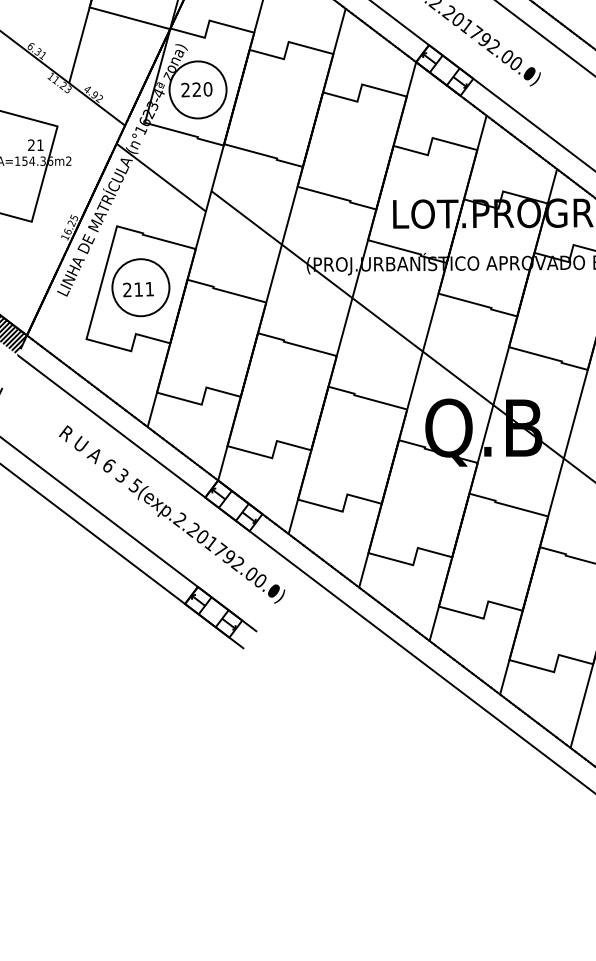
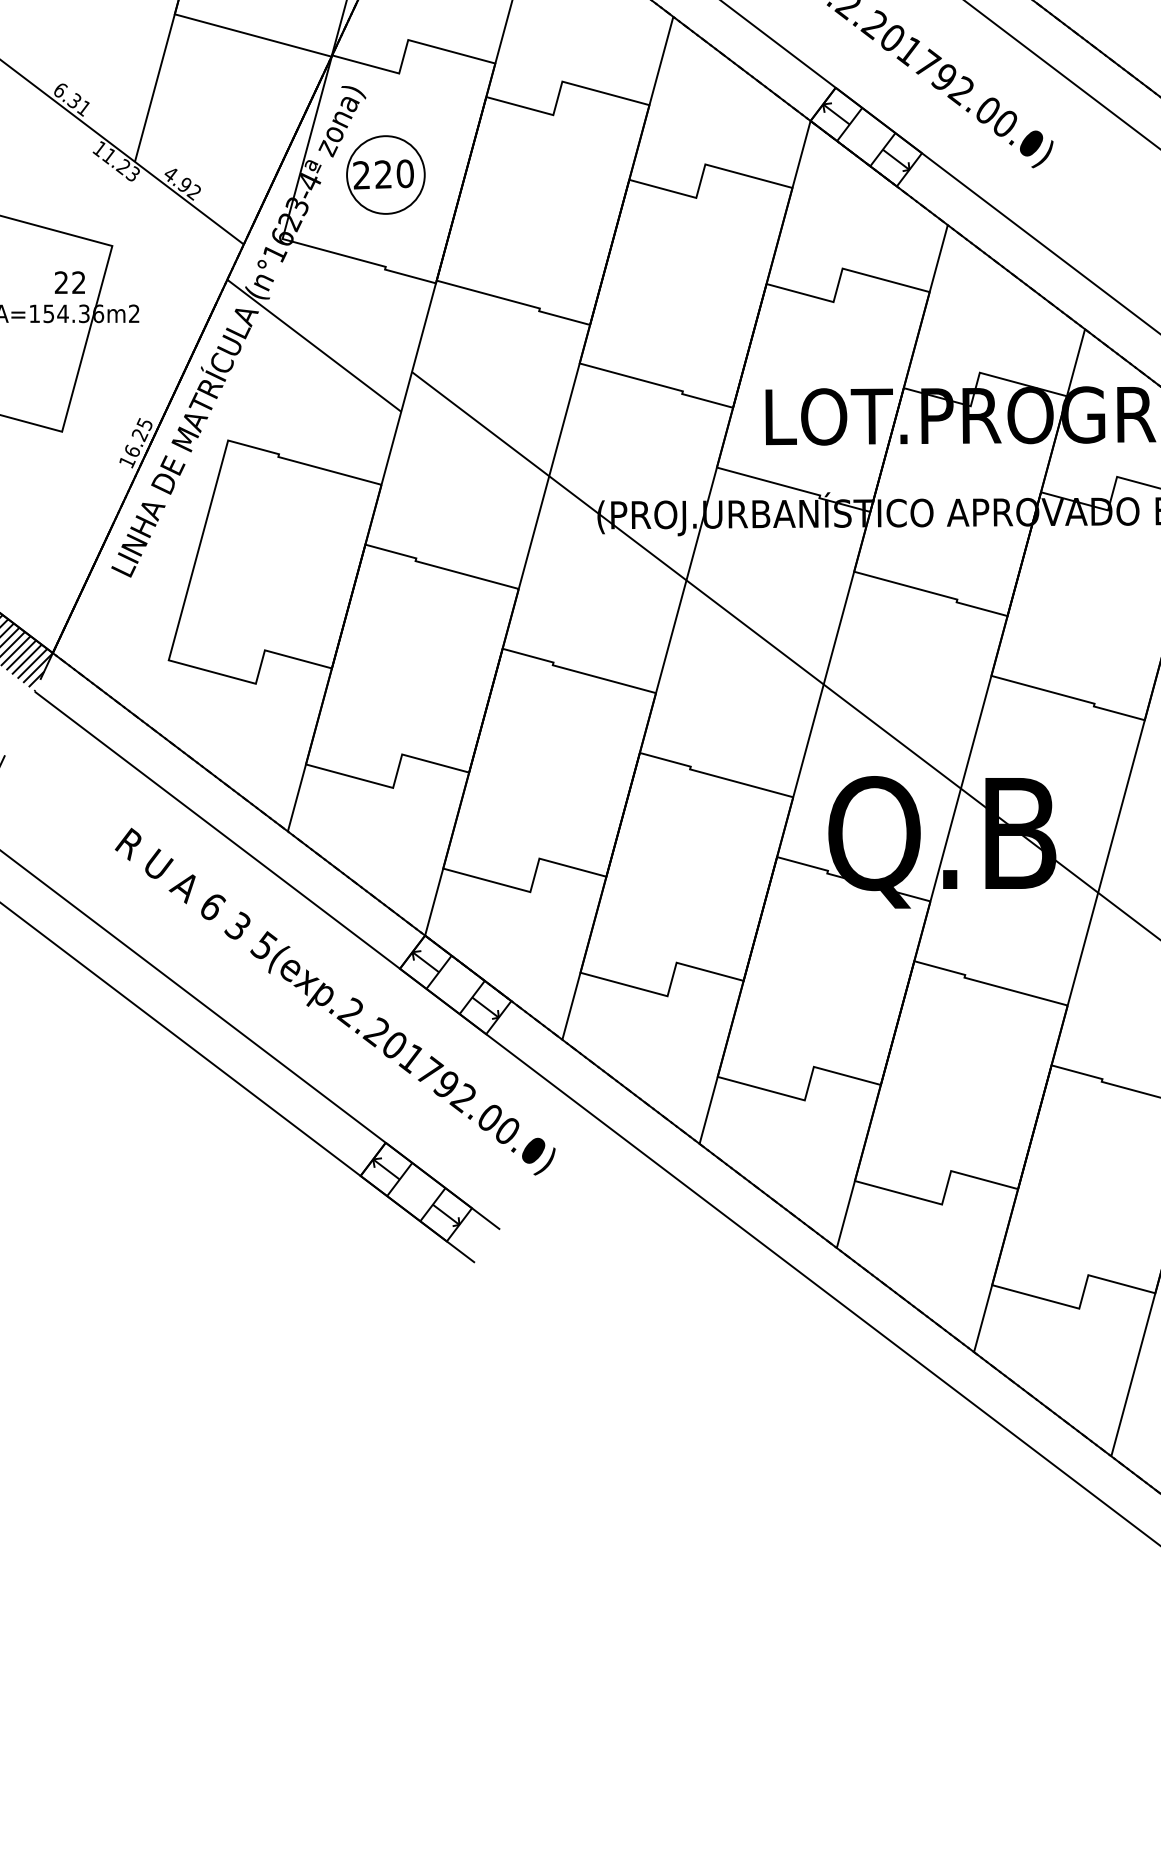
circle: (197, 89) -> (384, 174), size x0.7
text: (40, 144) -> (79, 281), 21 -> 22
part: (140, 287) -> (273, 559), removed

